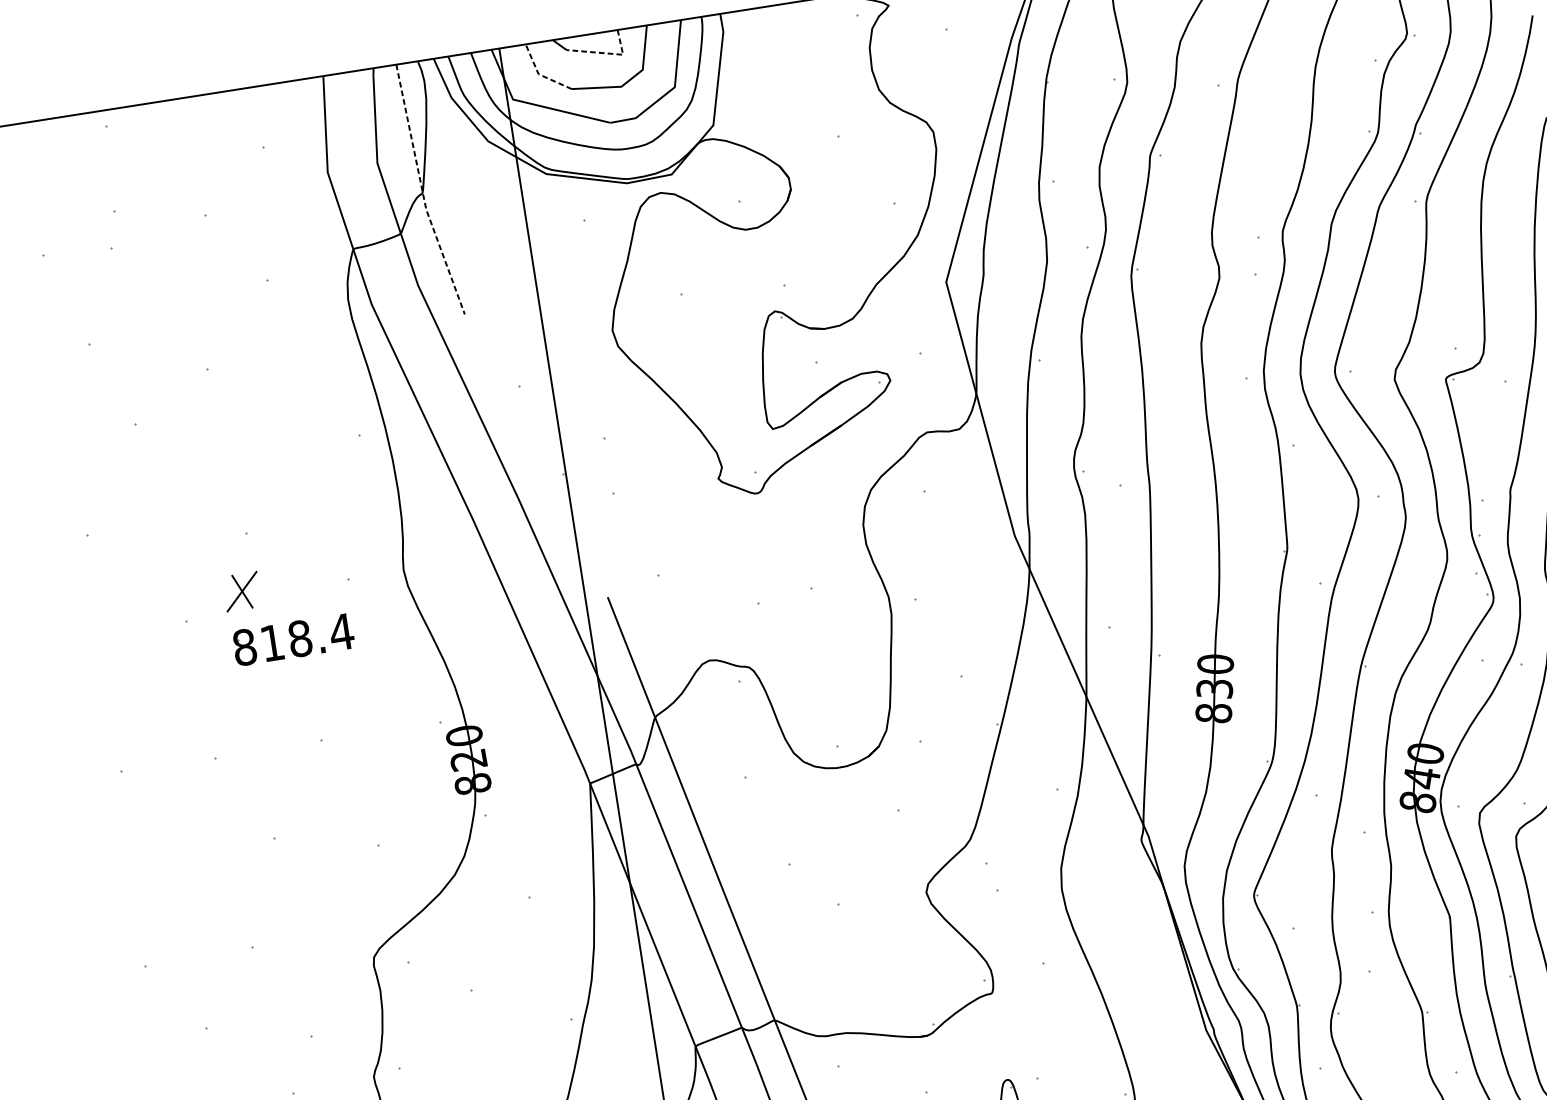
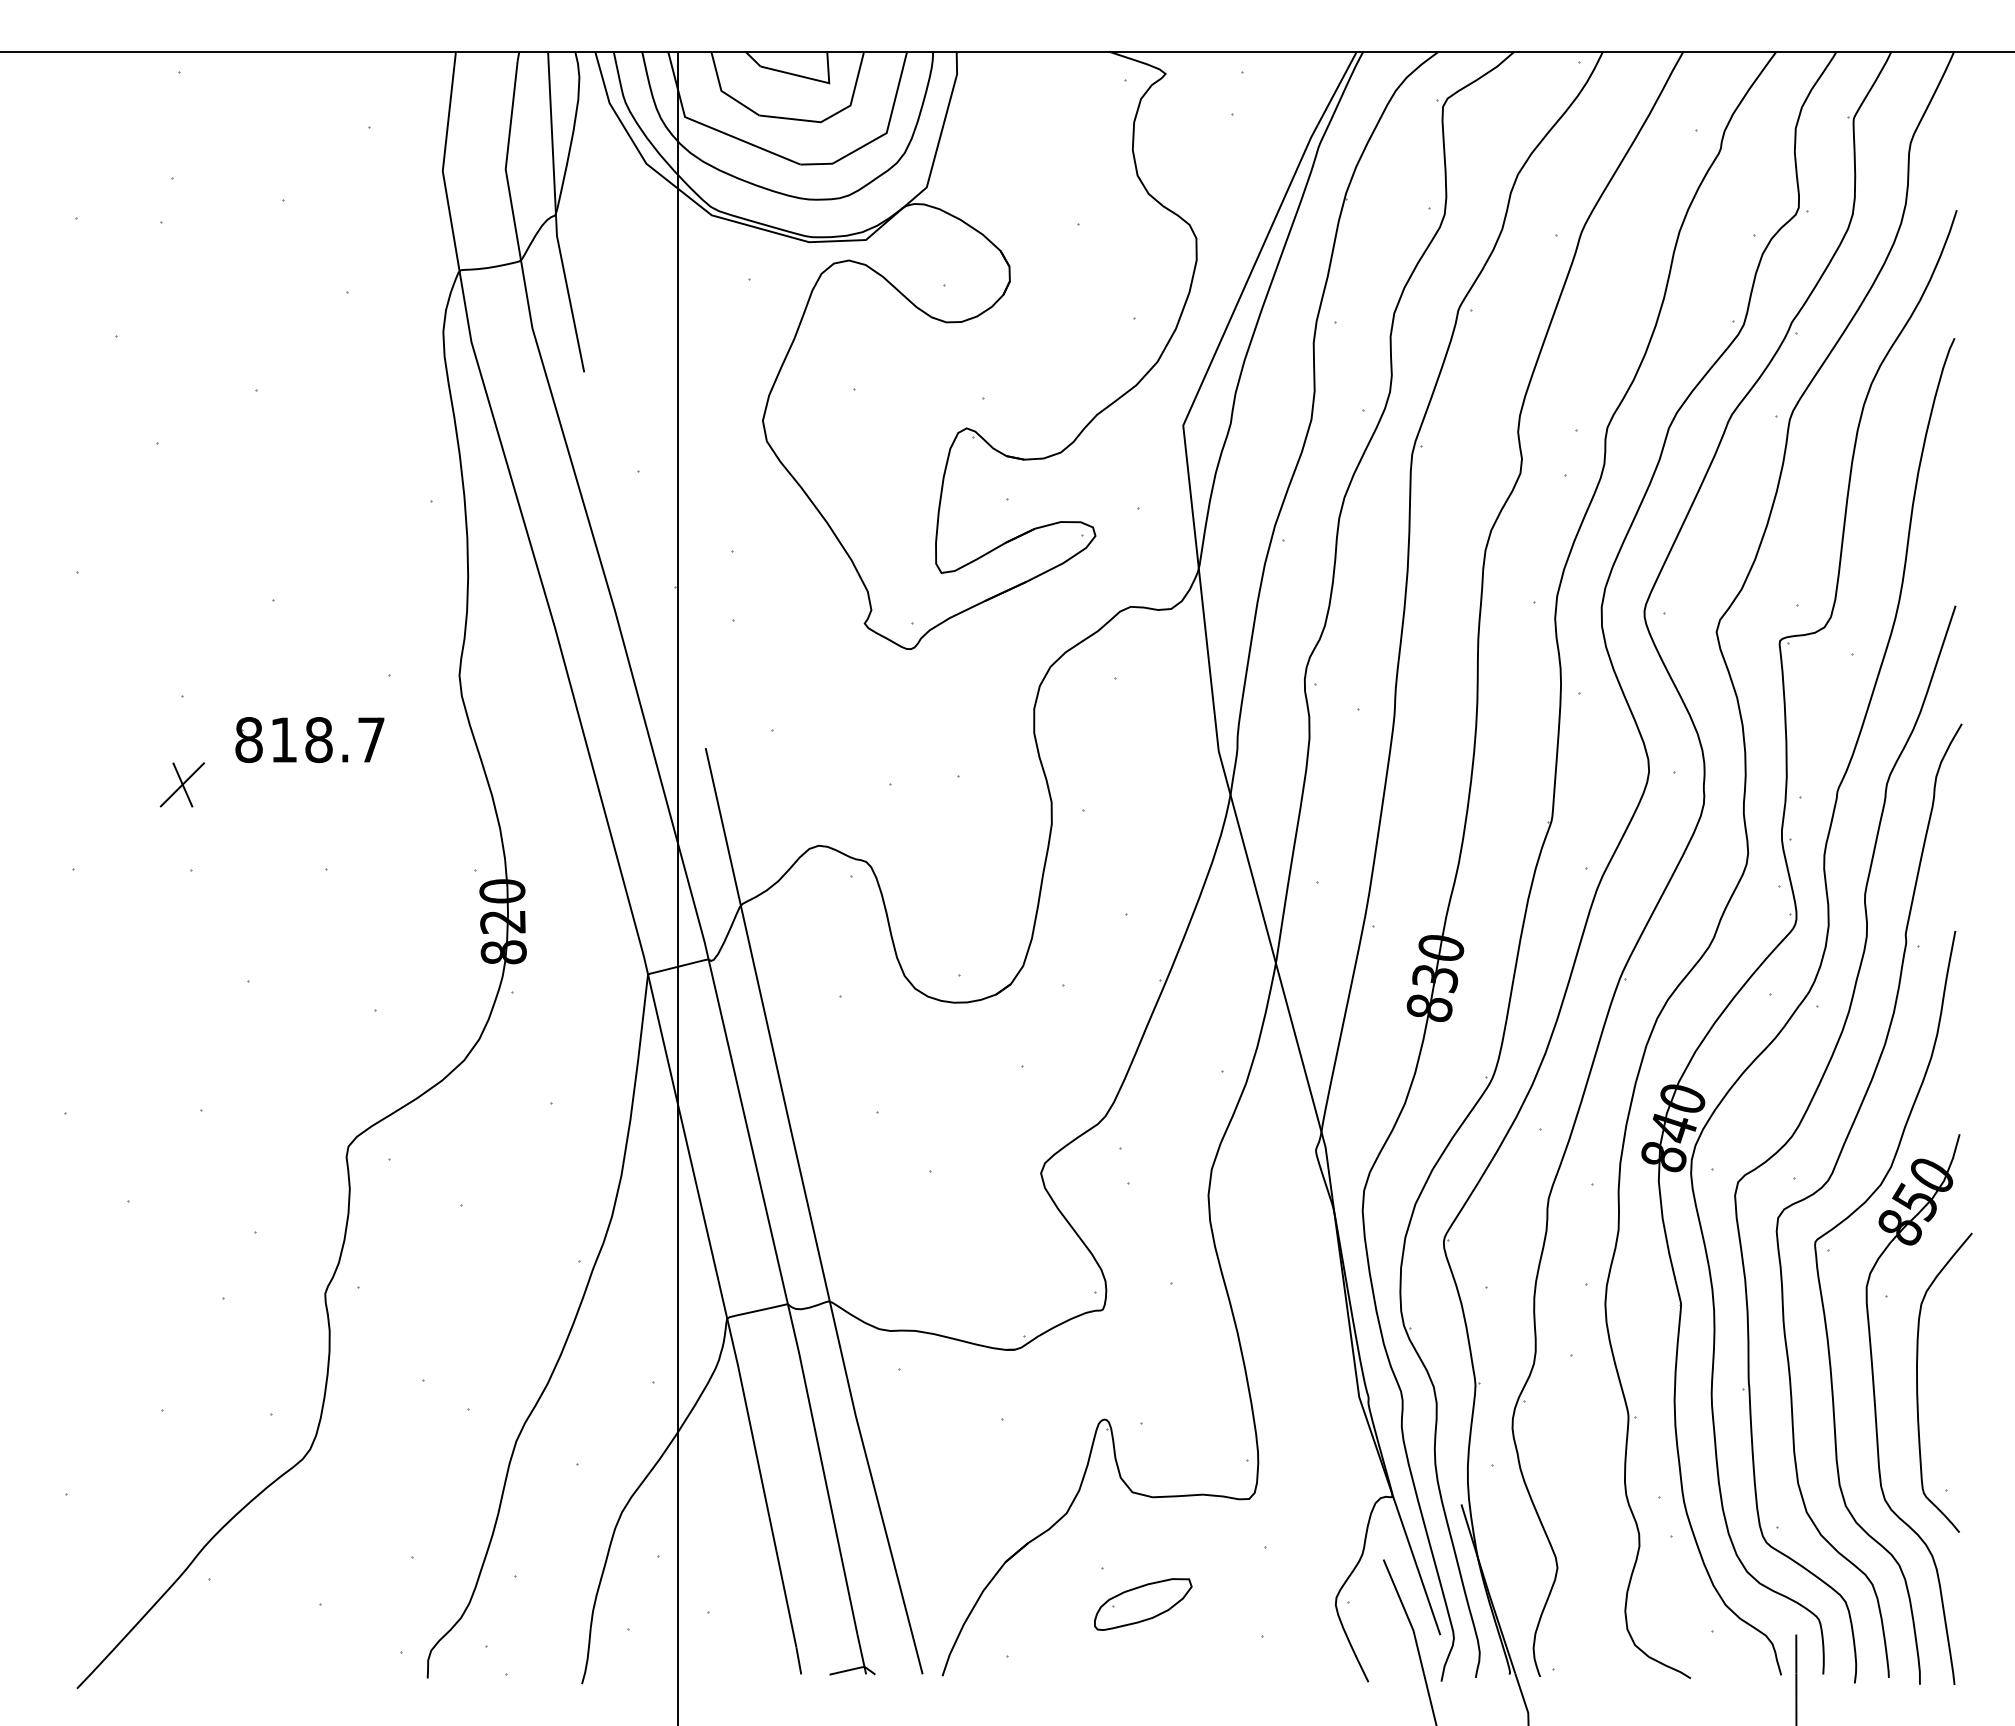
line: (607, 53) -> (810, 78), dashed -> solid
line: (540, 74) -> (723, 91), dashed -> solid
line: (422, 192) -> (555, 214), dashed -> solid
part: (242, 591) -> (182, 784), moved
text: (340, 631) -> (370, 739), 818.4 -> 818.7

